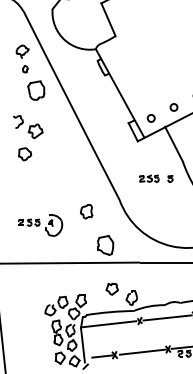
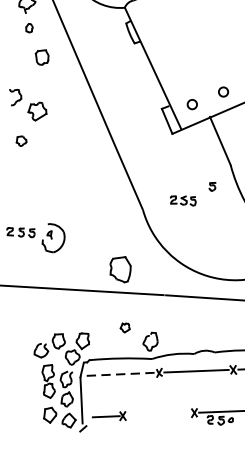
part: (36, 90) -> (42, 57), size x0.6
part: (25, 154) -> (21, 141), size x0.6
part: (148, 178) -> (182, 200), moved
part: (86, 211) -> (98, 222), removed
part: (111, 288) -> (124, 327), size x0.6
line: (108, 324) -> (117, 374), solid -> dashed
line: (142, 351) -> (160, 413), removed

